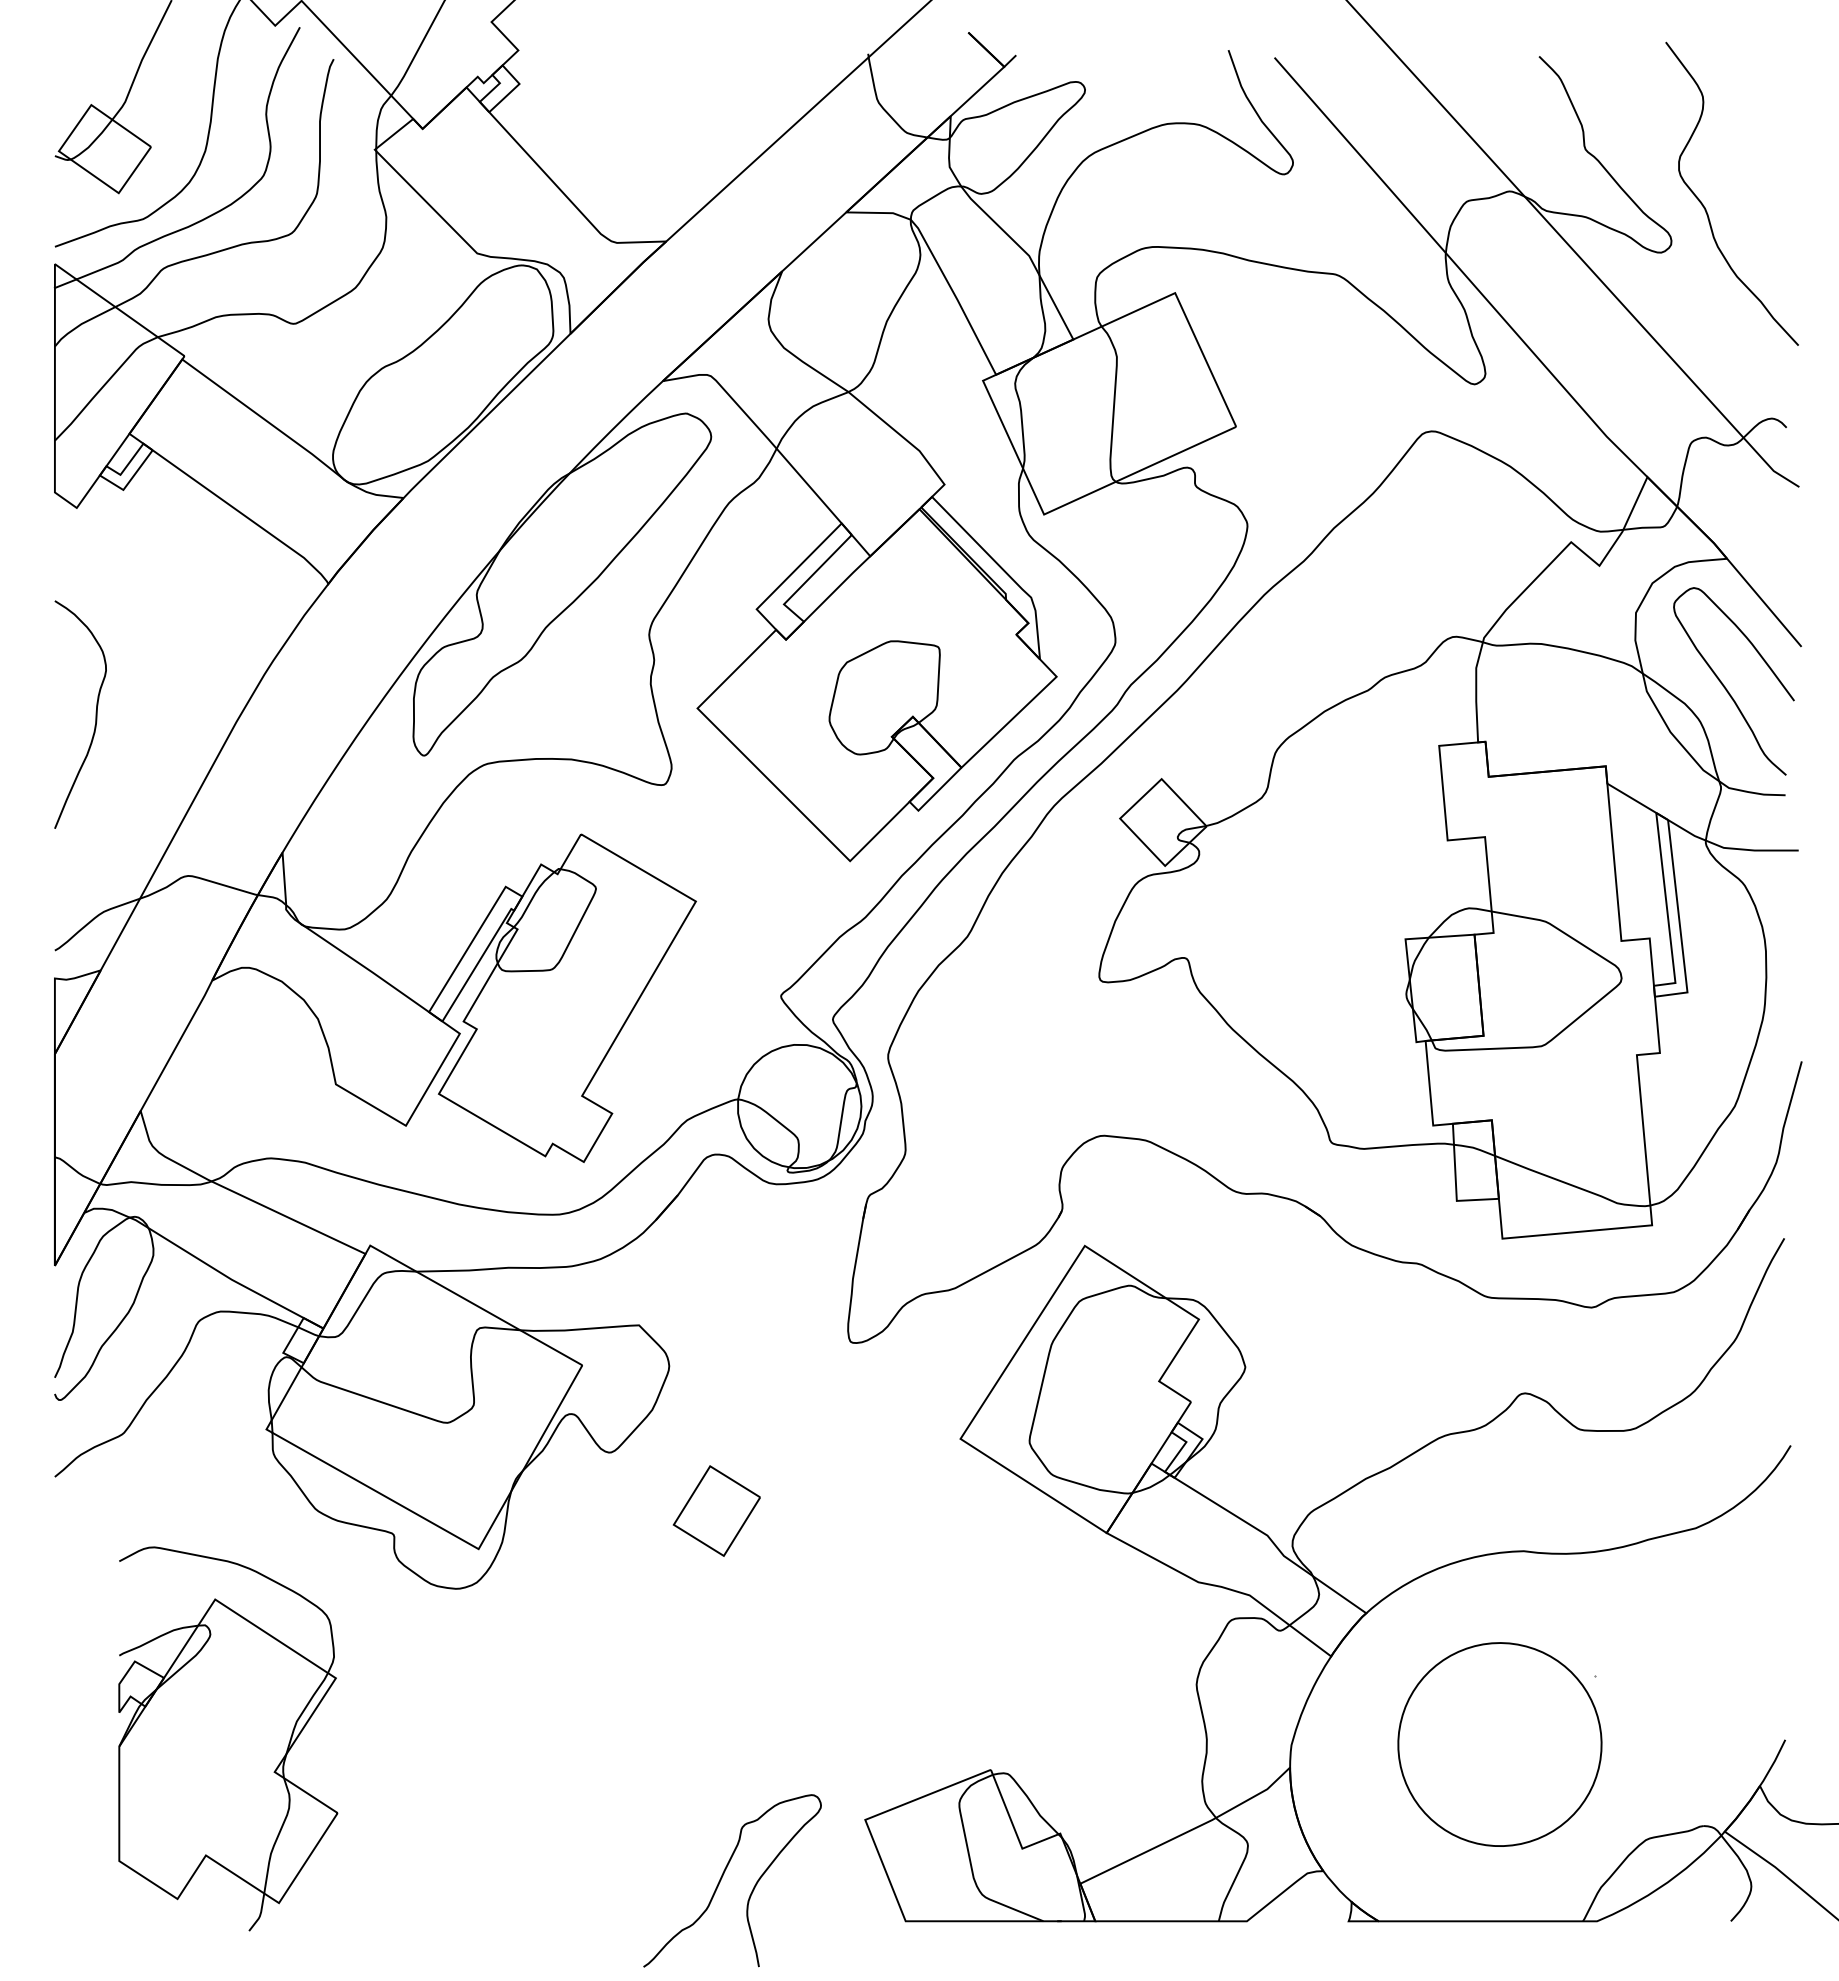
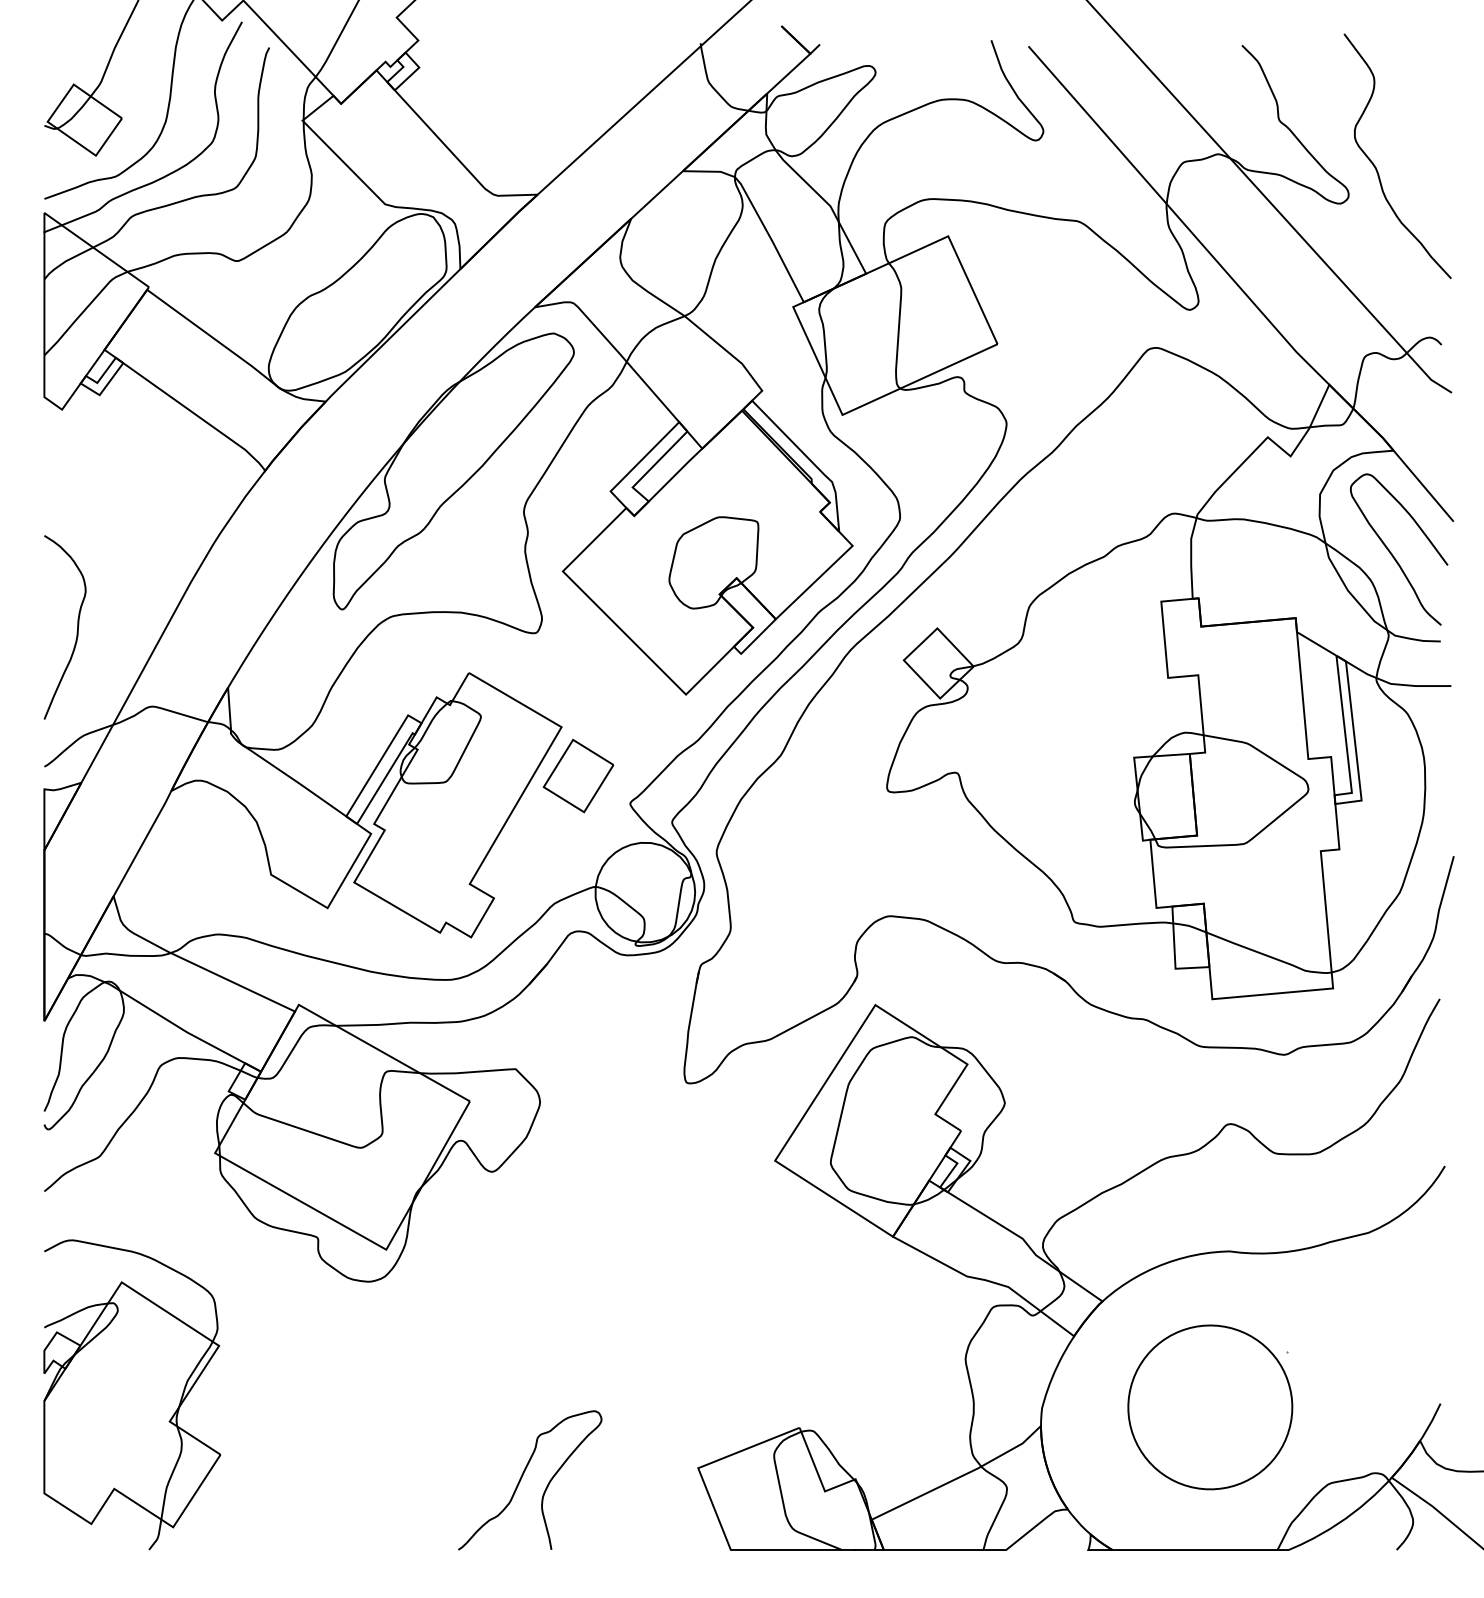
curve: (94, 719) -> (76, 631), moved
part: (716, 1510) -> (578, 775), moved
part: (228, 1738) -> (132, 1394), moved
curve: (723, 1877) -> (522, 1477), moved

